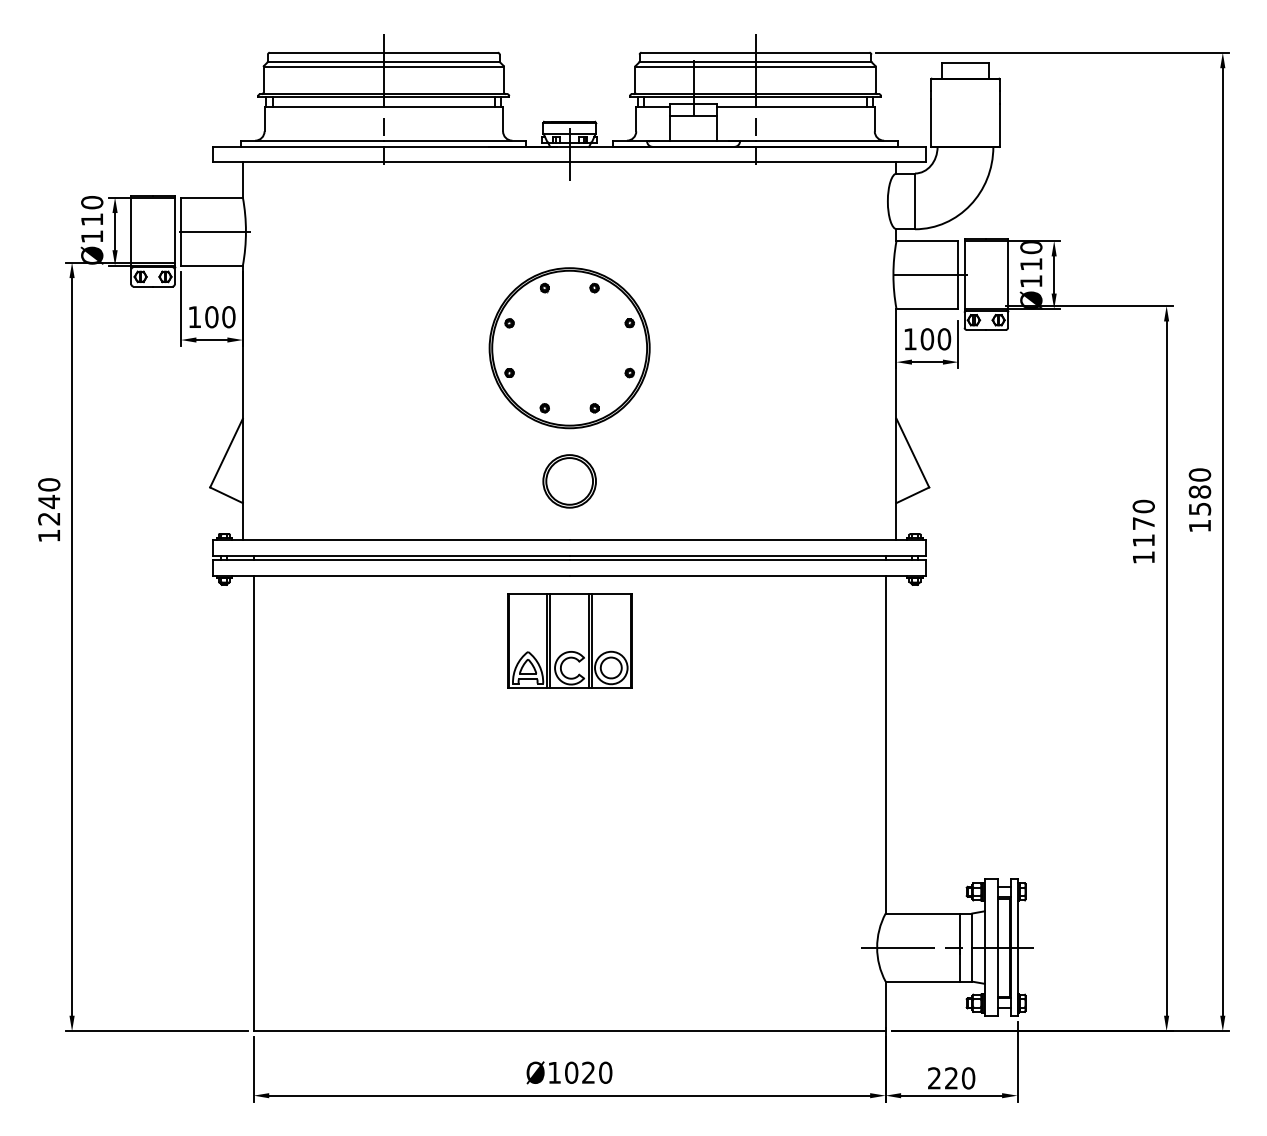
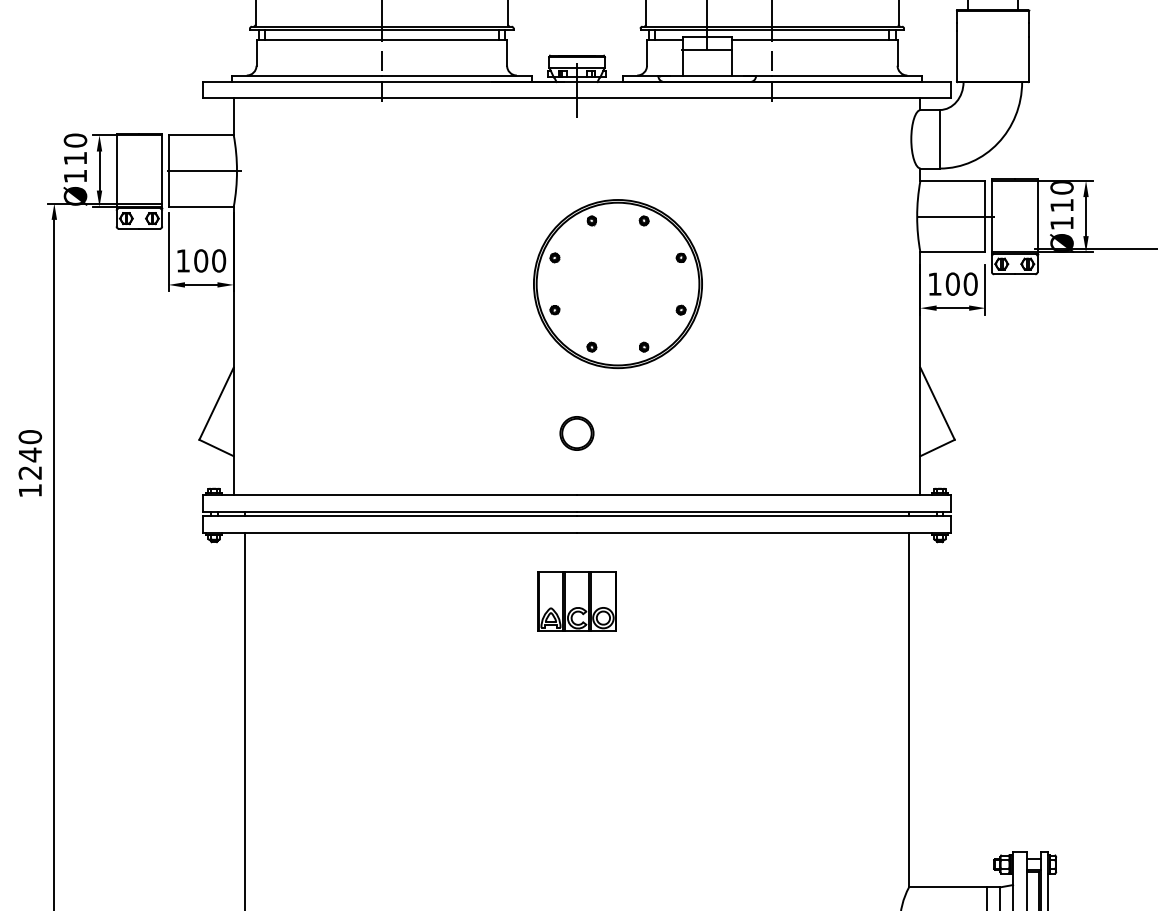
part: (569, 348) -> (617, 284), moved
part: (569, 481) -> (576, 433), size x0.6
part: (569, 640) -> (576, 600), size x0.6

